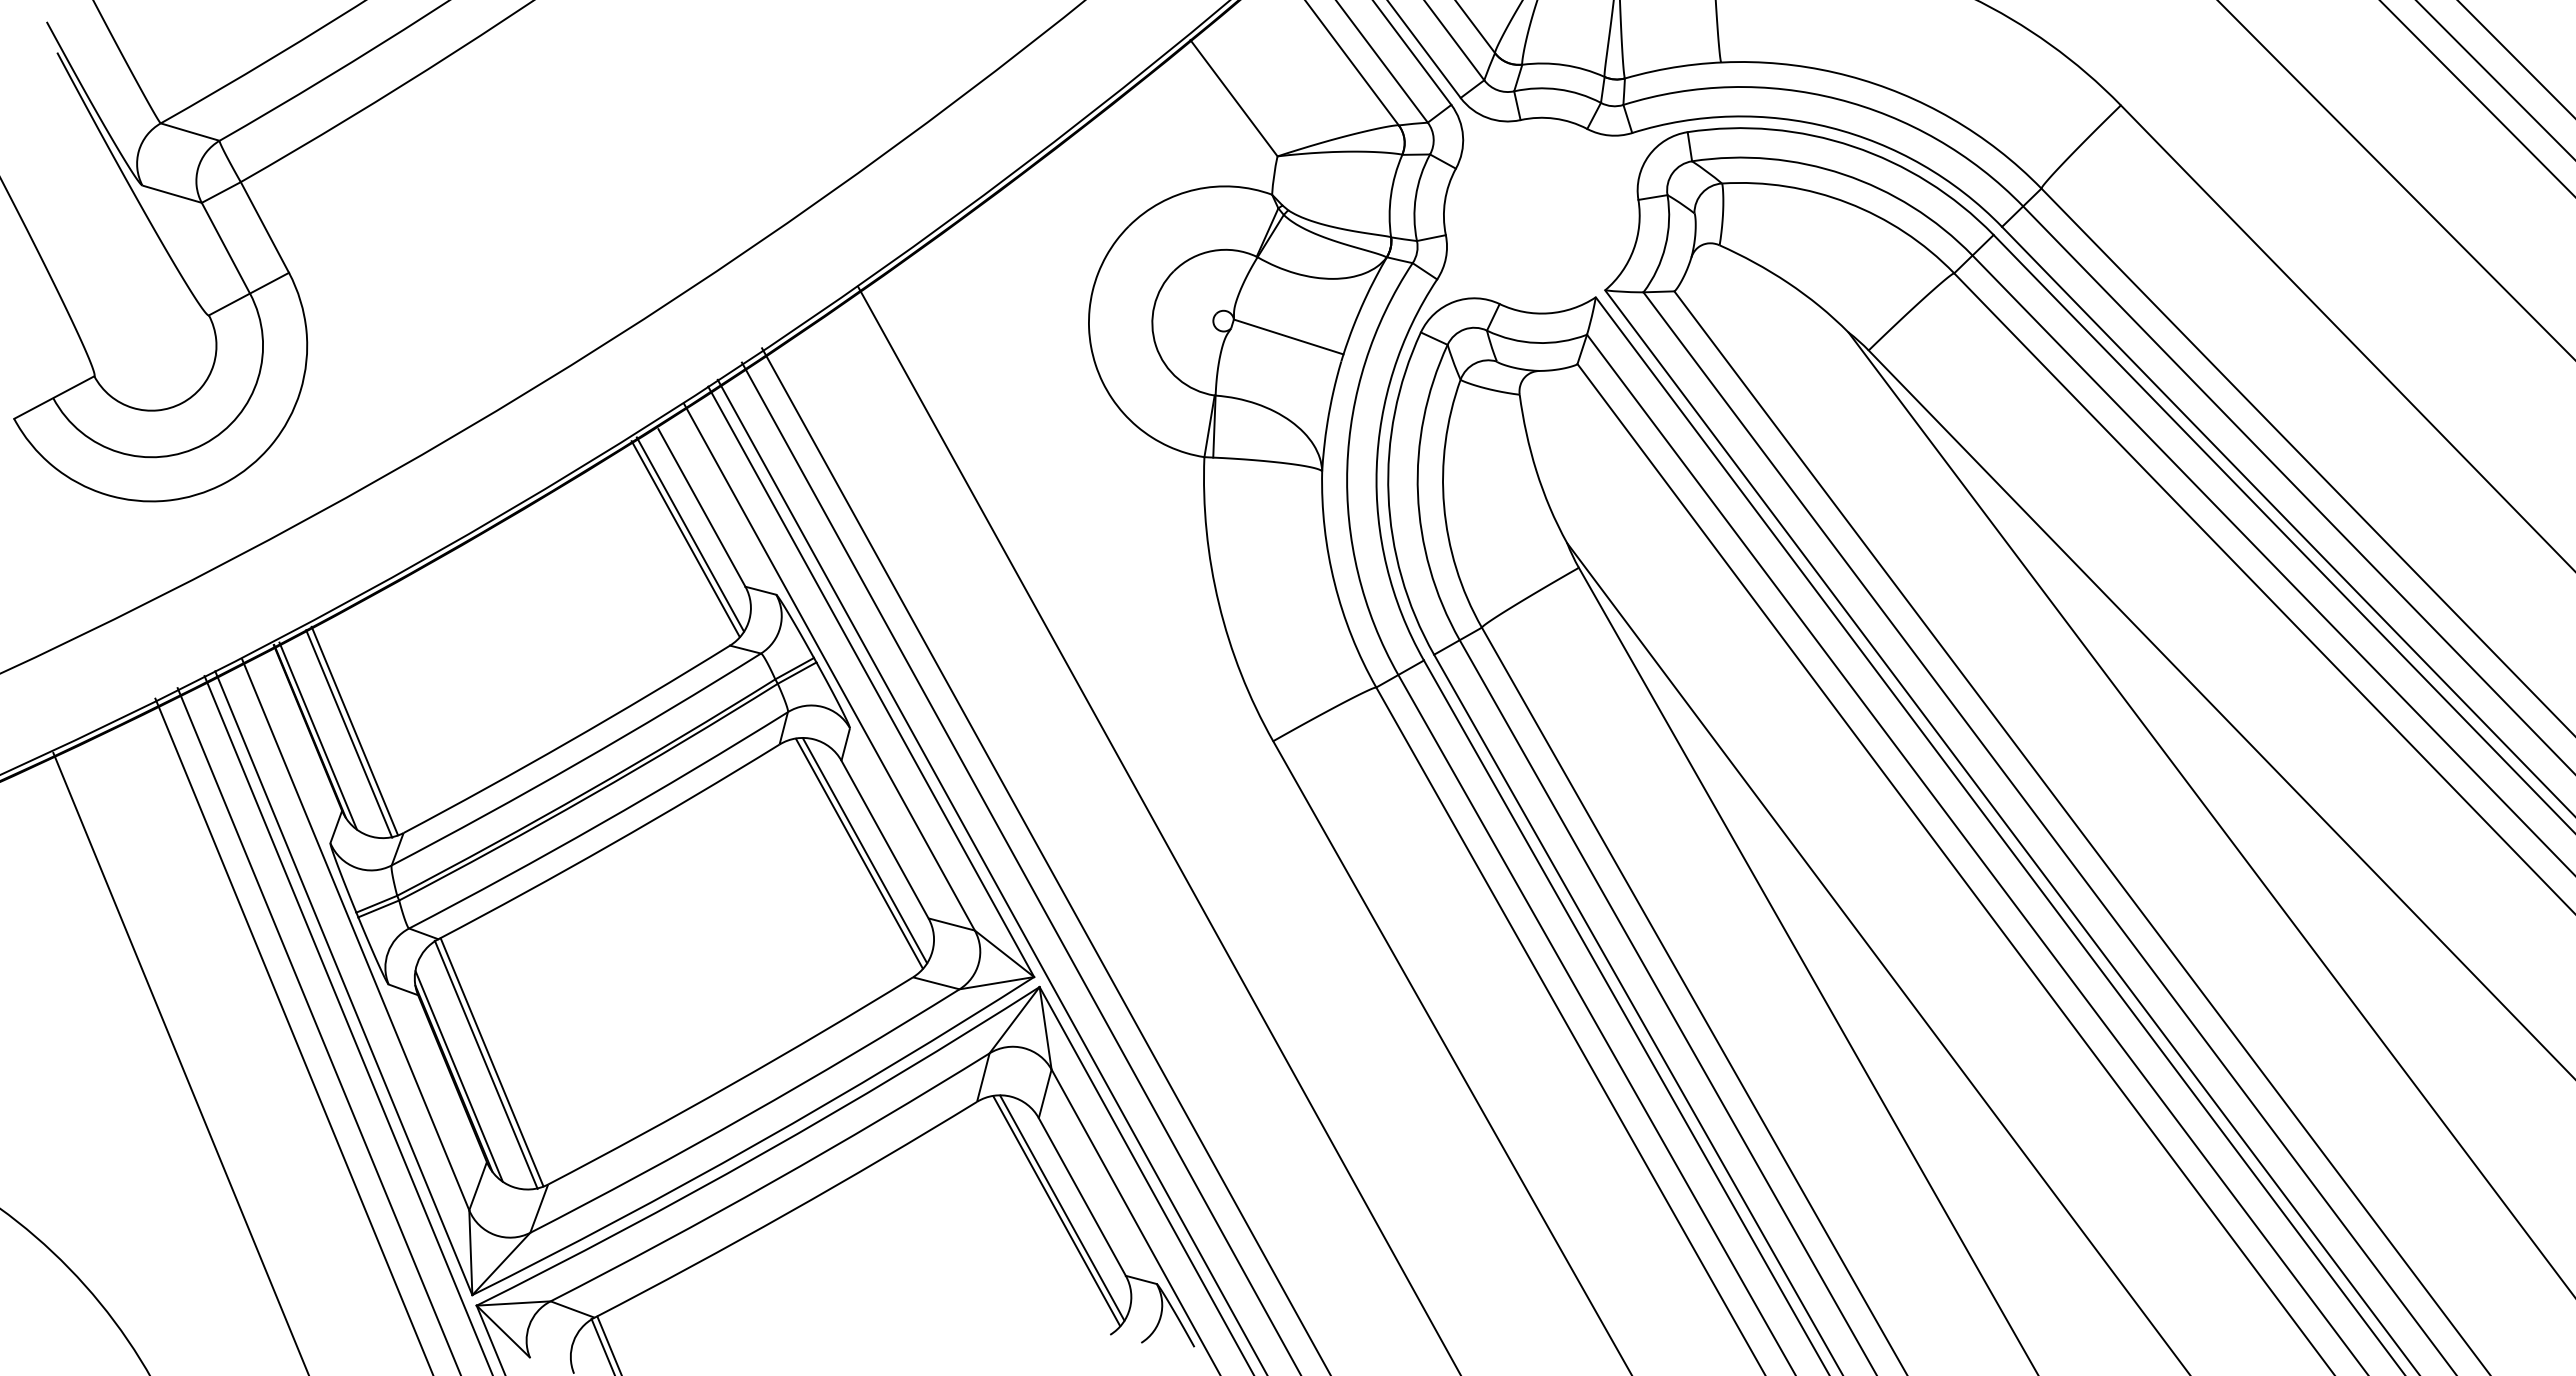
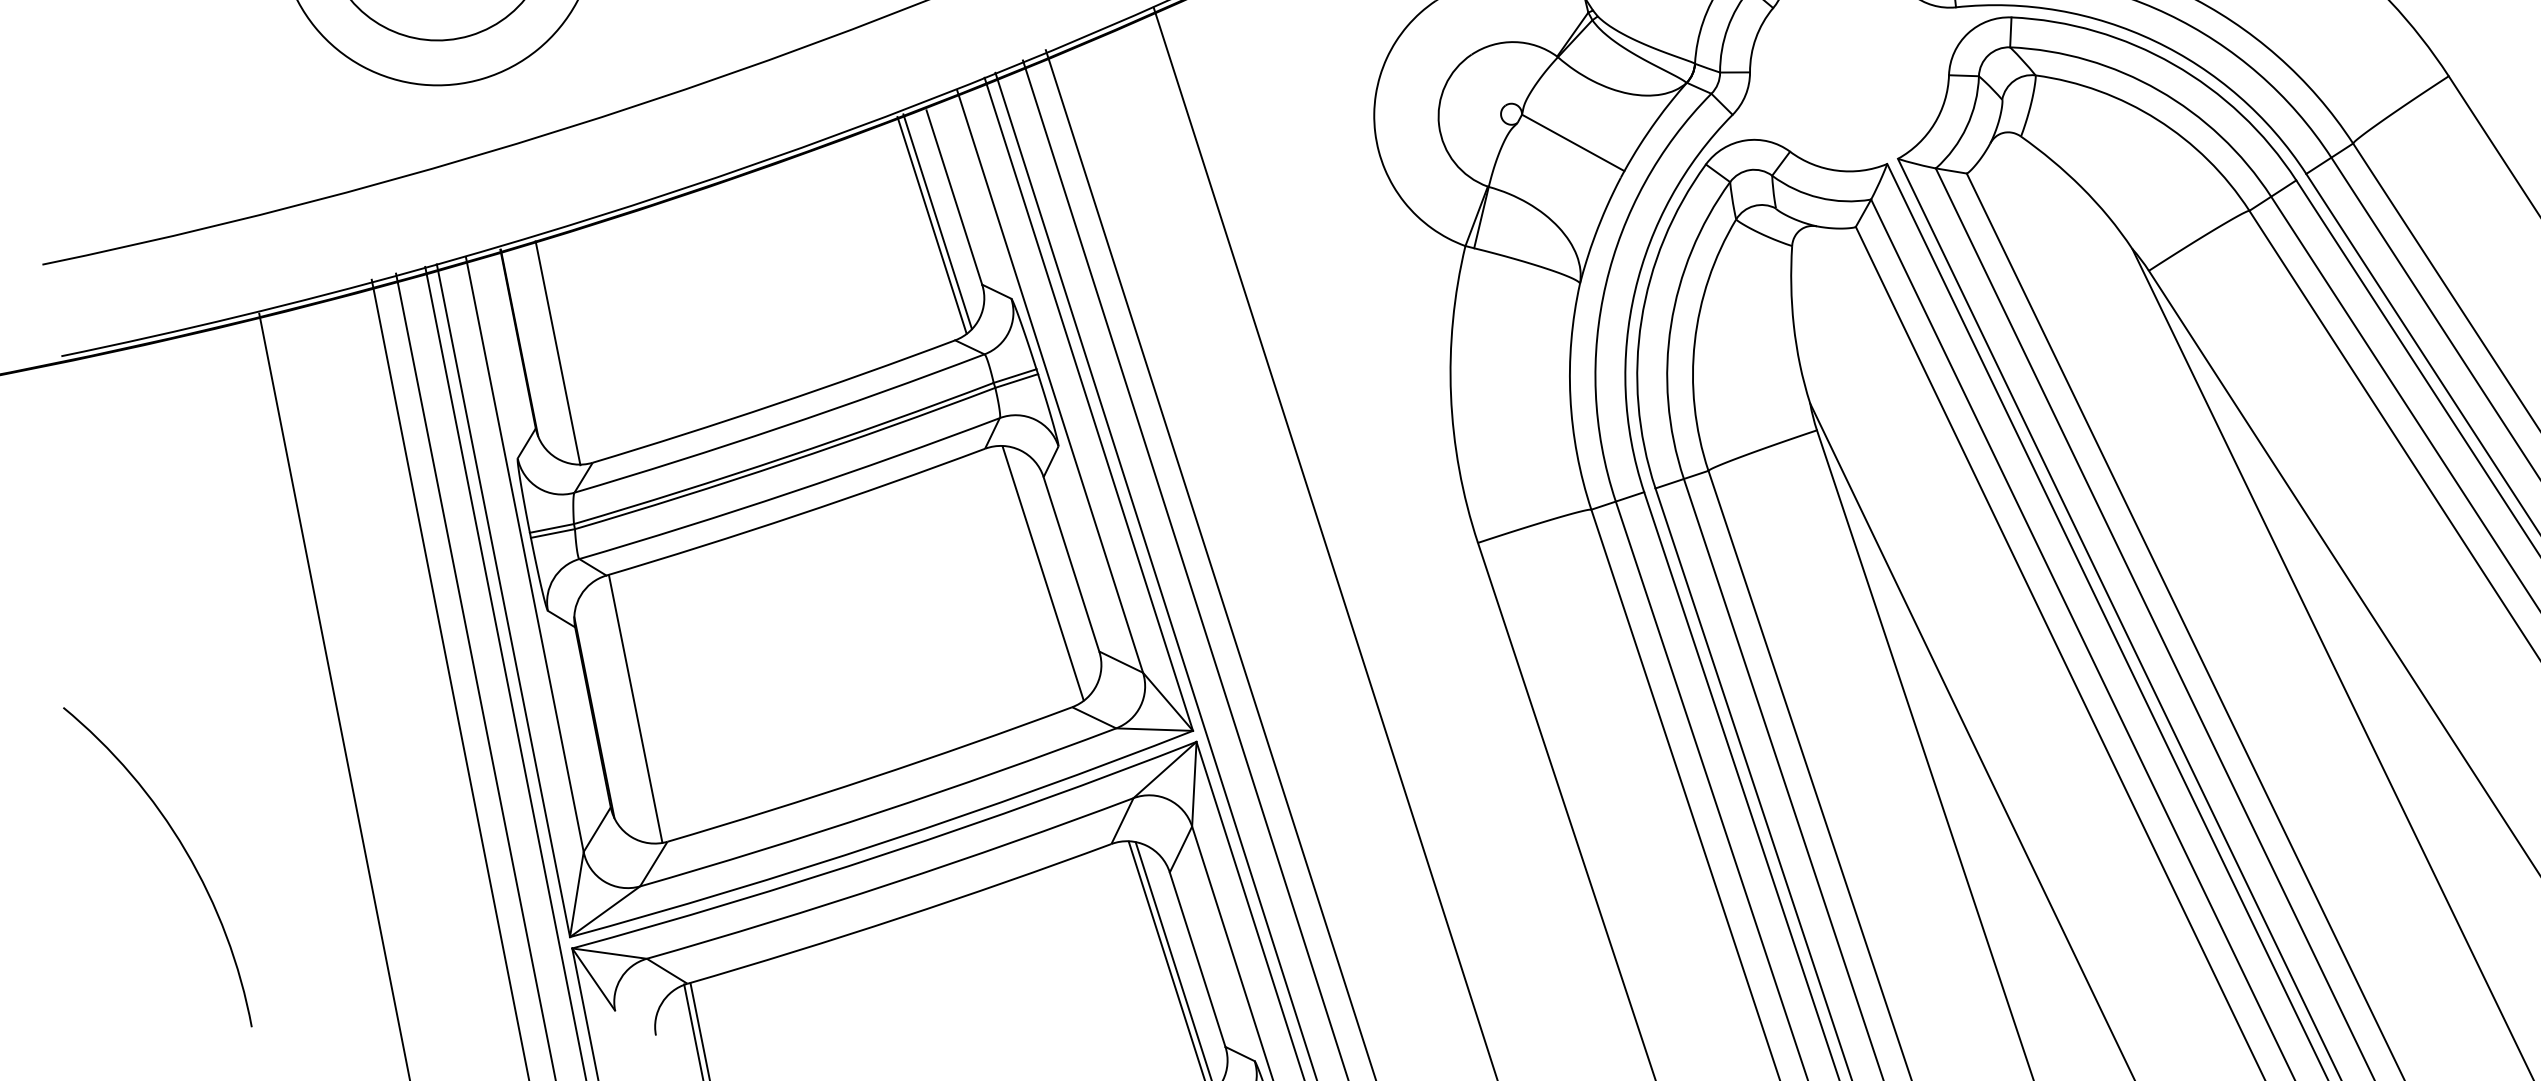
line: (354, 730) -> (563, 350), removed
line: (317, 735) -> (526, 348), removed
line: (864, 850) -> (1048, 571), removed
line: (485, 1064) -> (628, 709), removed
line: (458, 1076) -> (599, 716), removed

